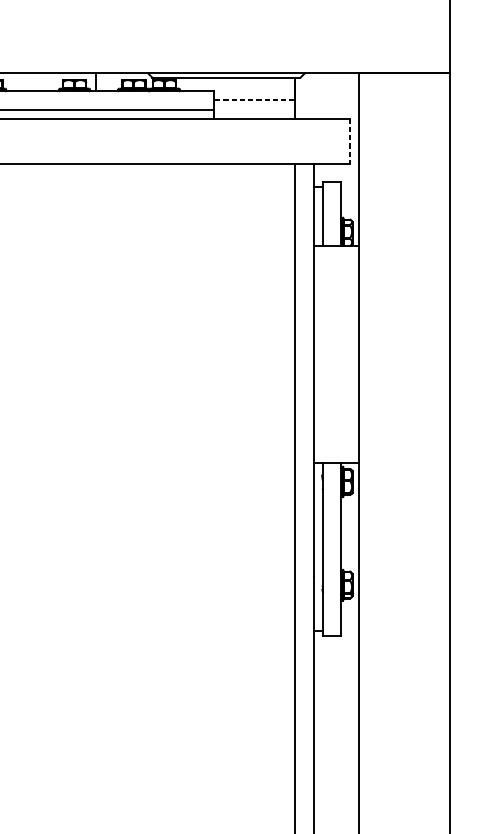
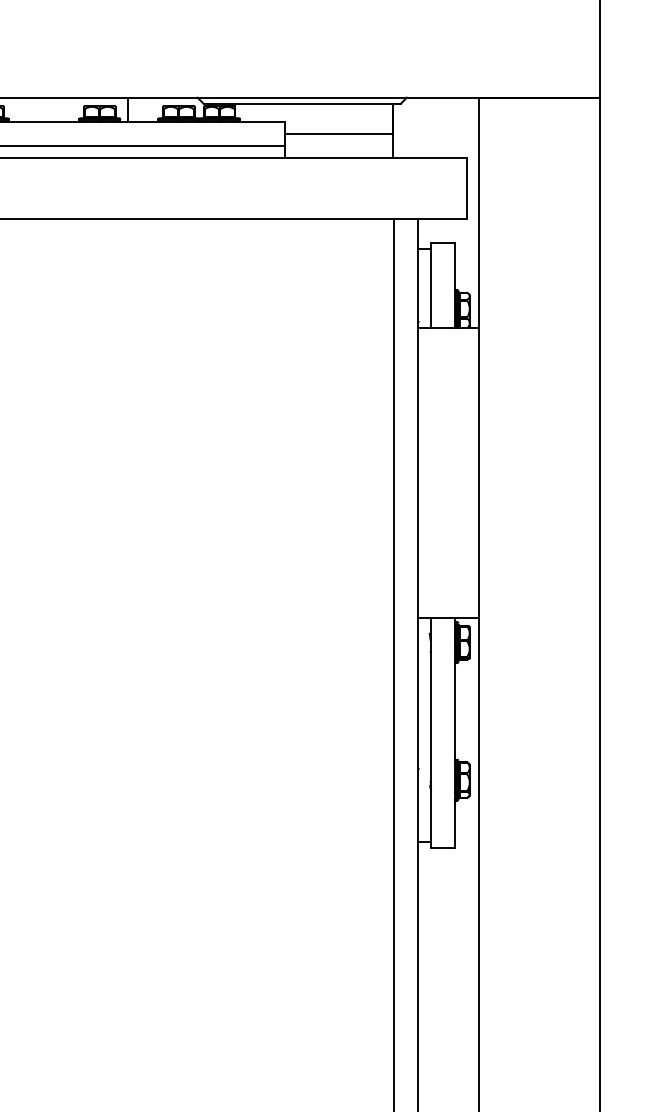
line: (254, 100) -> (339, 133), dashed -> solid
line: (349, 141) -> (466, 188), dashed -> solid

